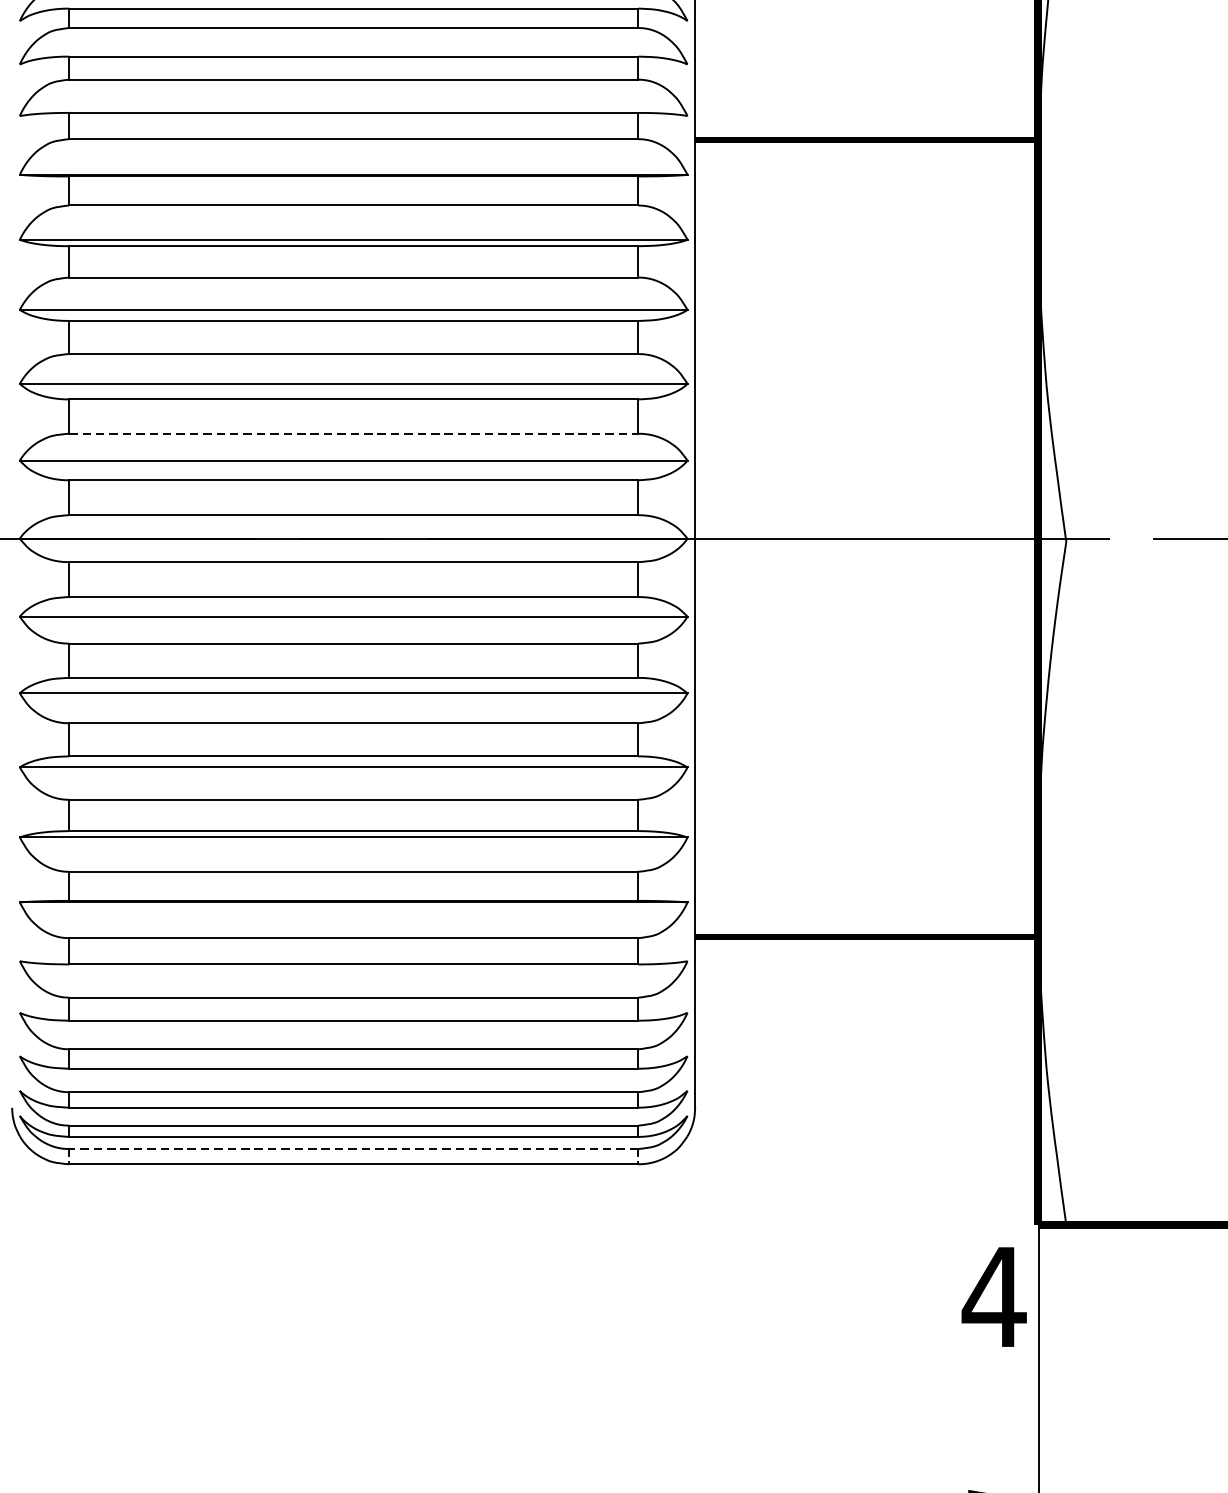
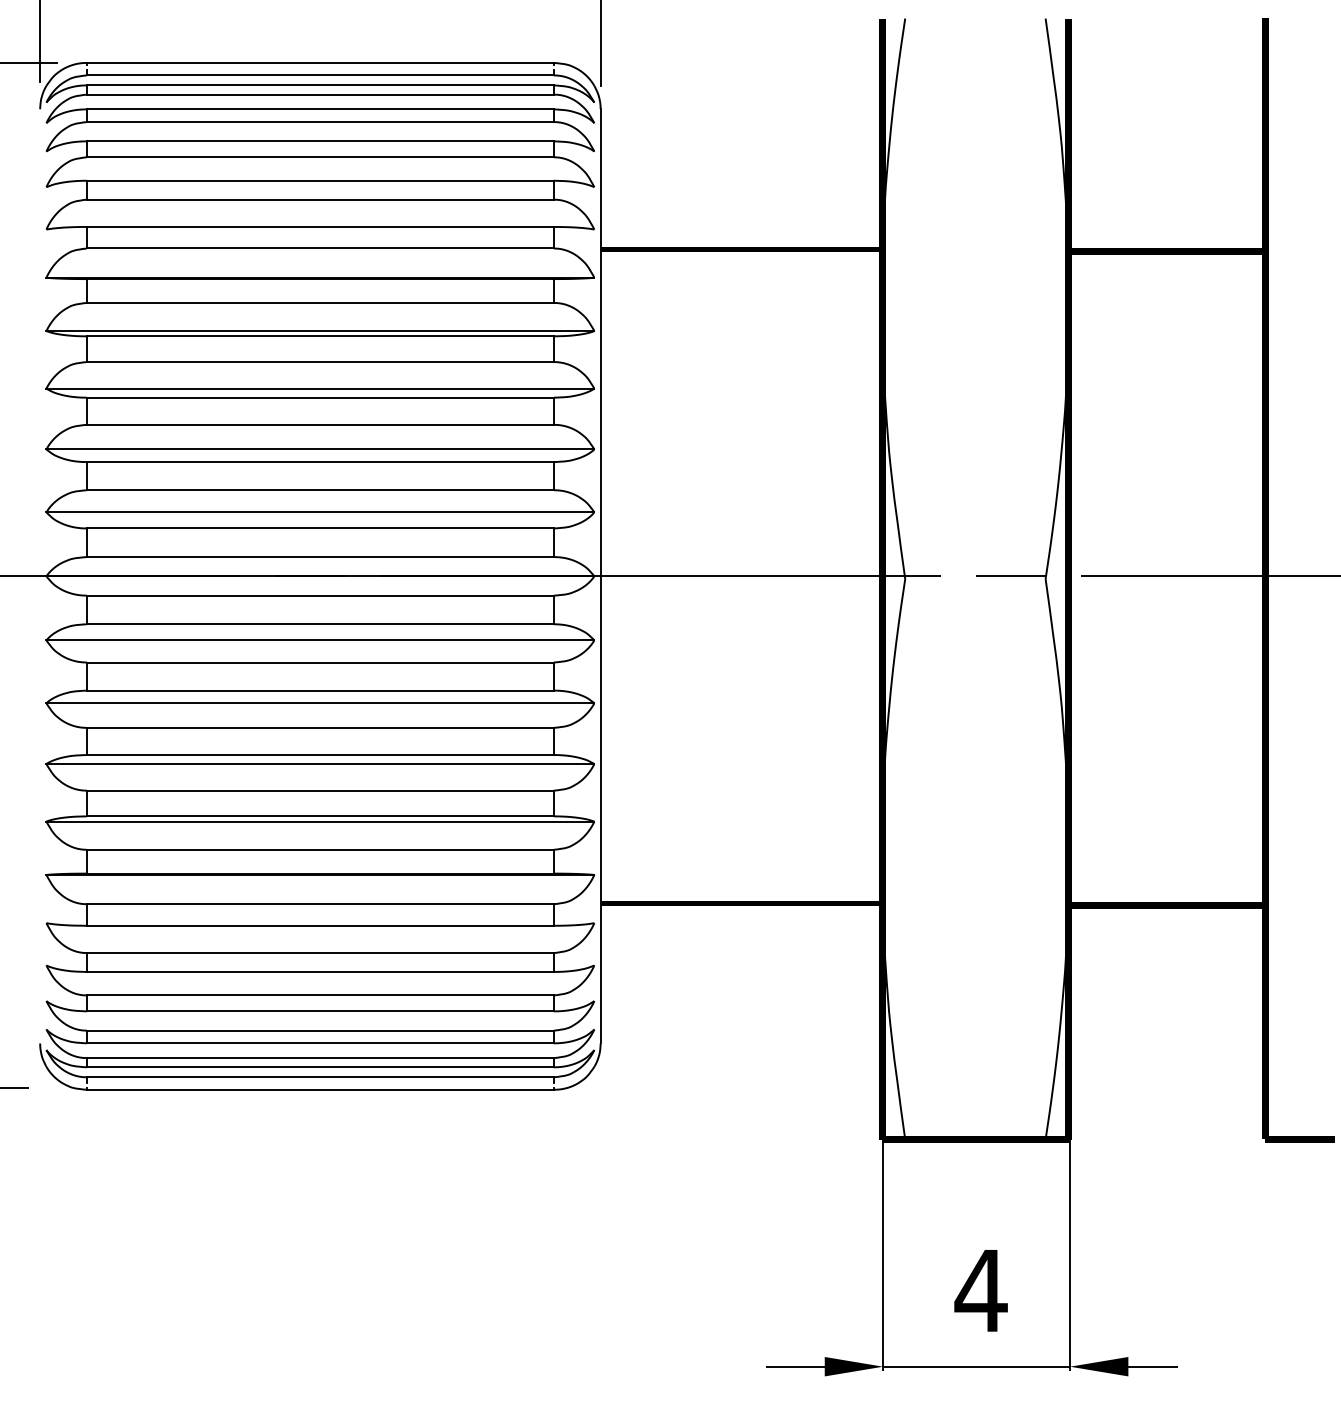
line: (353, 434) -> (320, 490), dashed -> solid
line: (353, 1149) -> (320, 1077), dashed -> solid
text: (993, 1296) -> (980, 1290), moved

